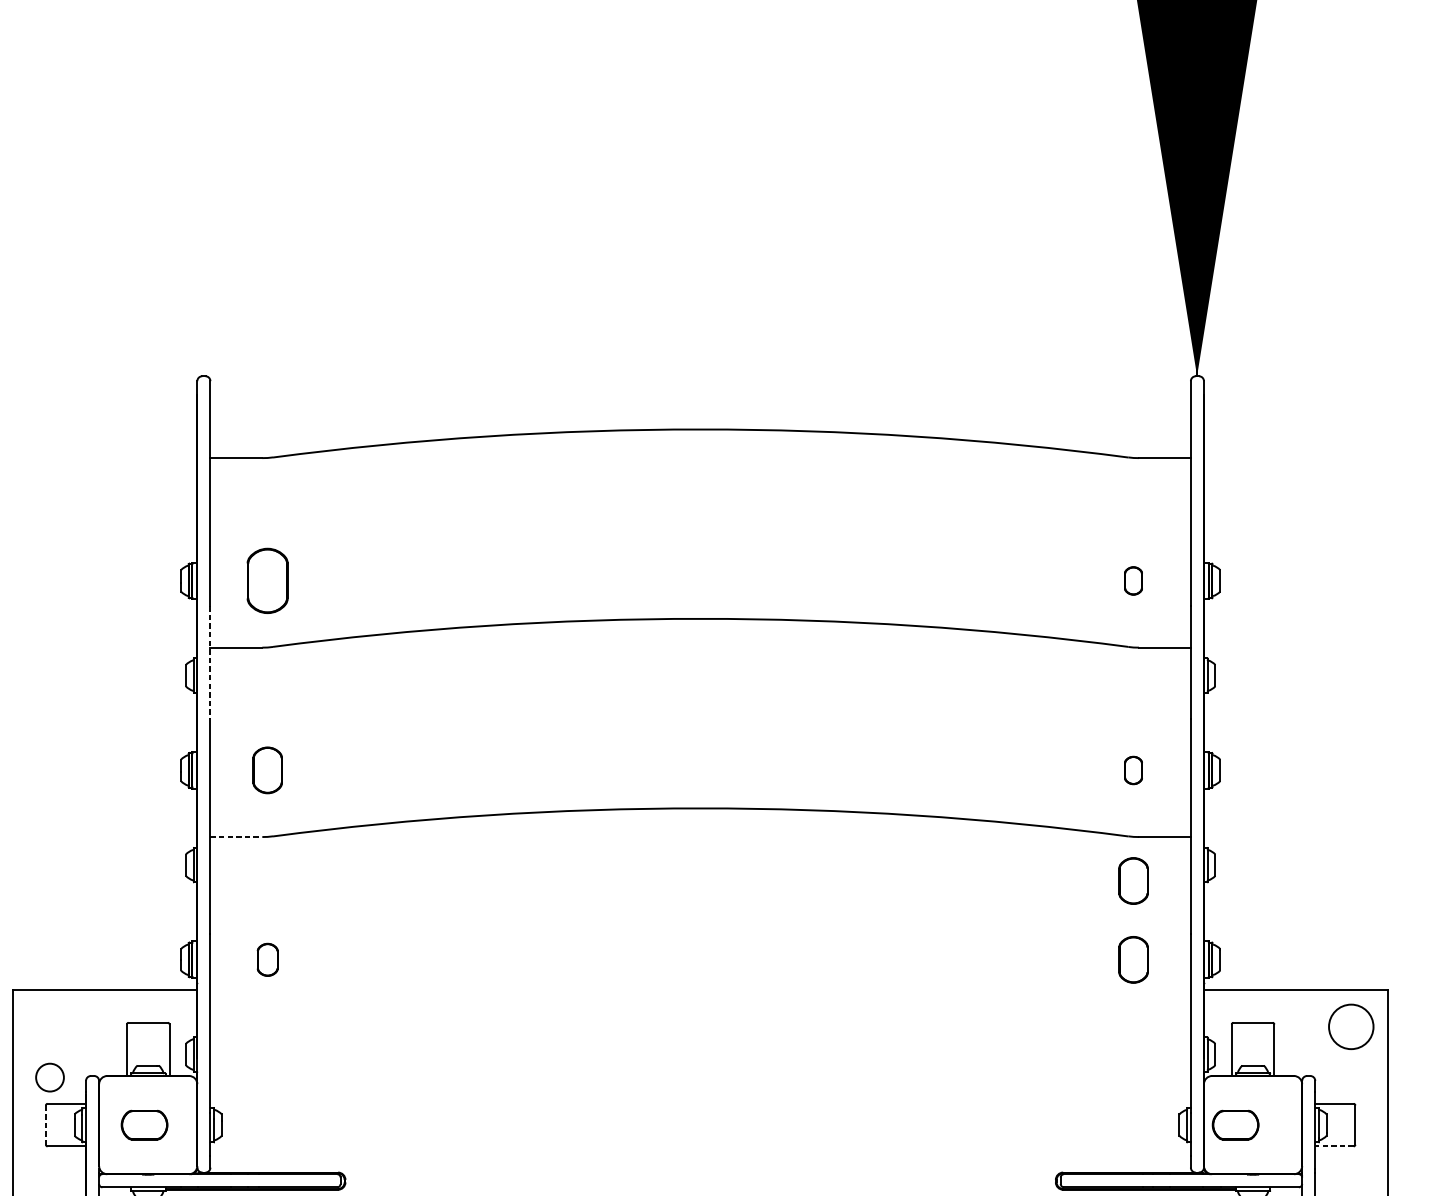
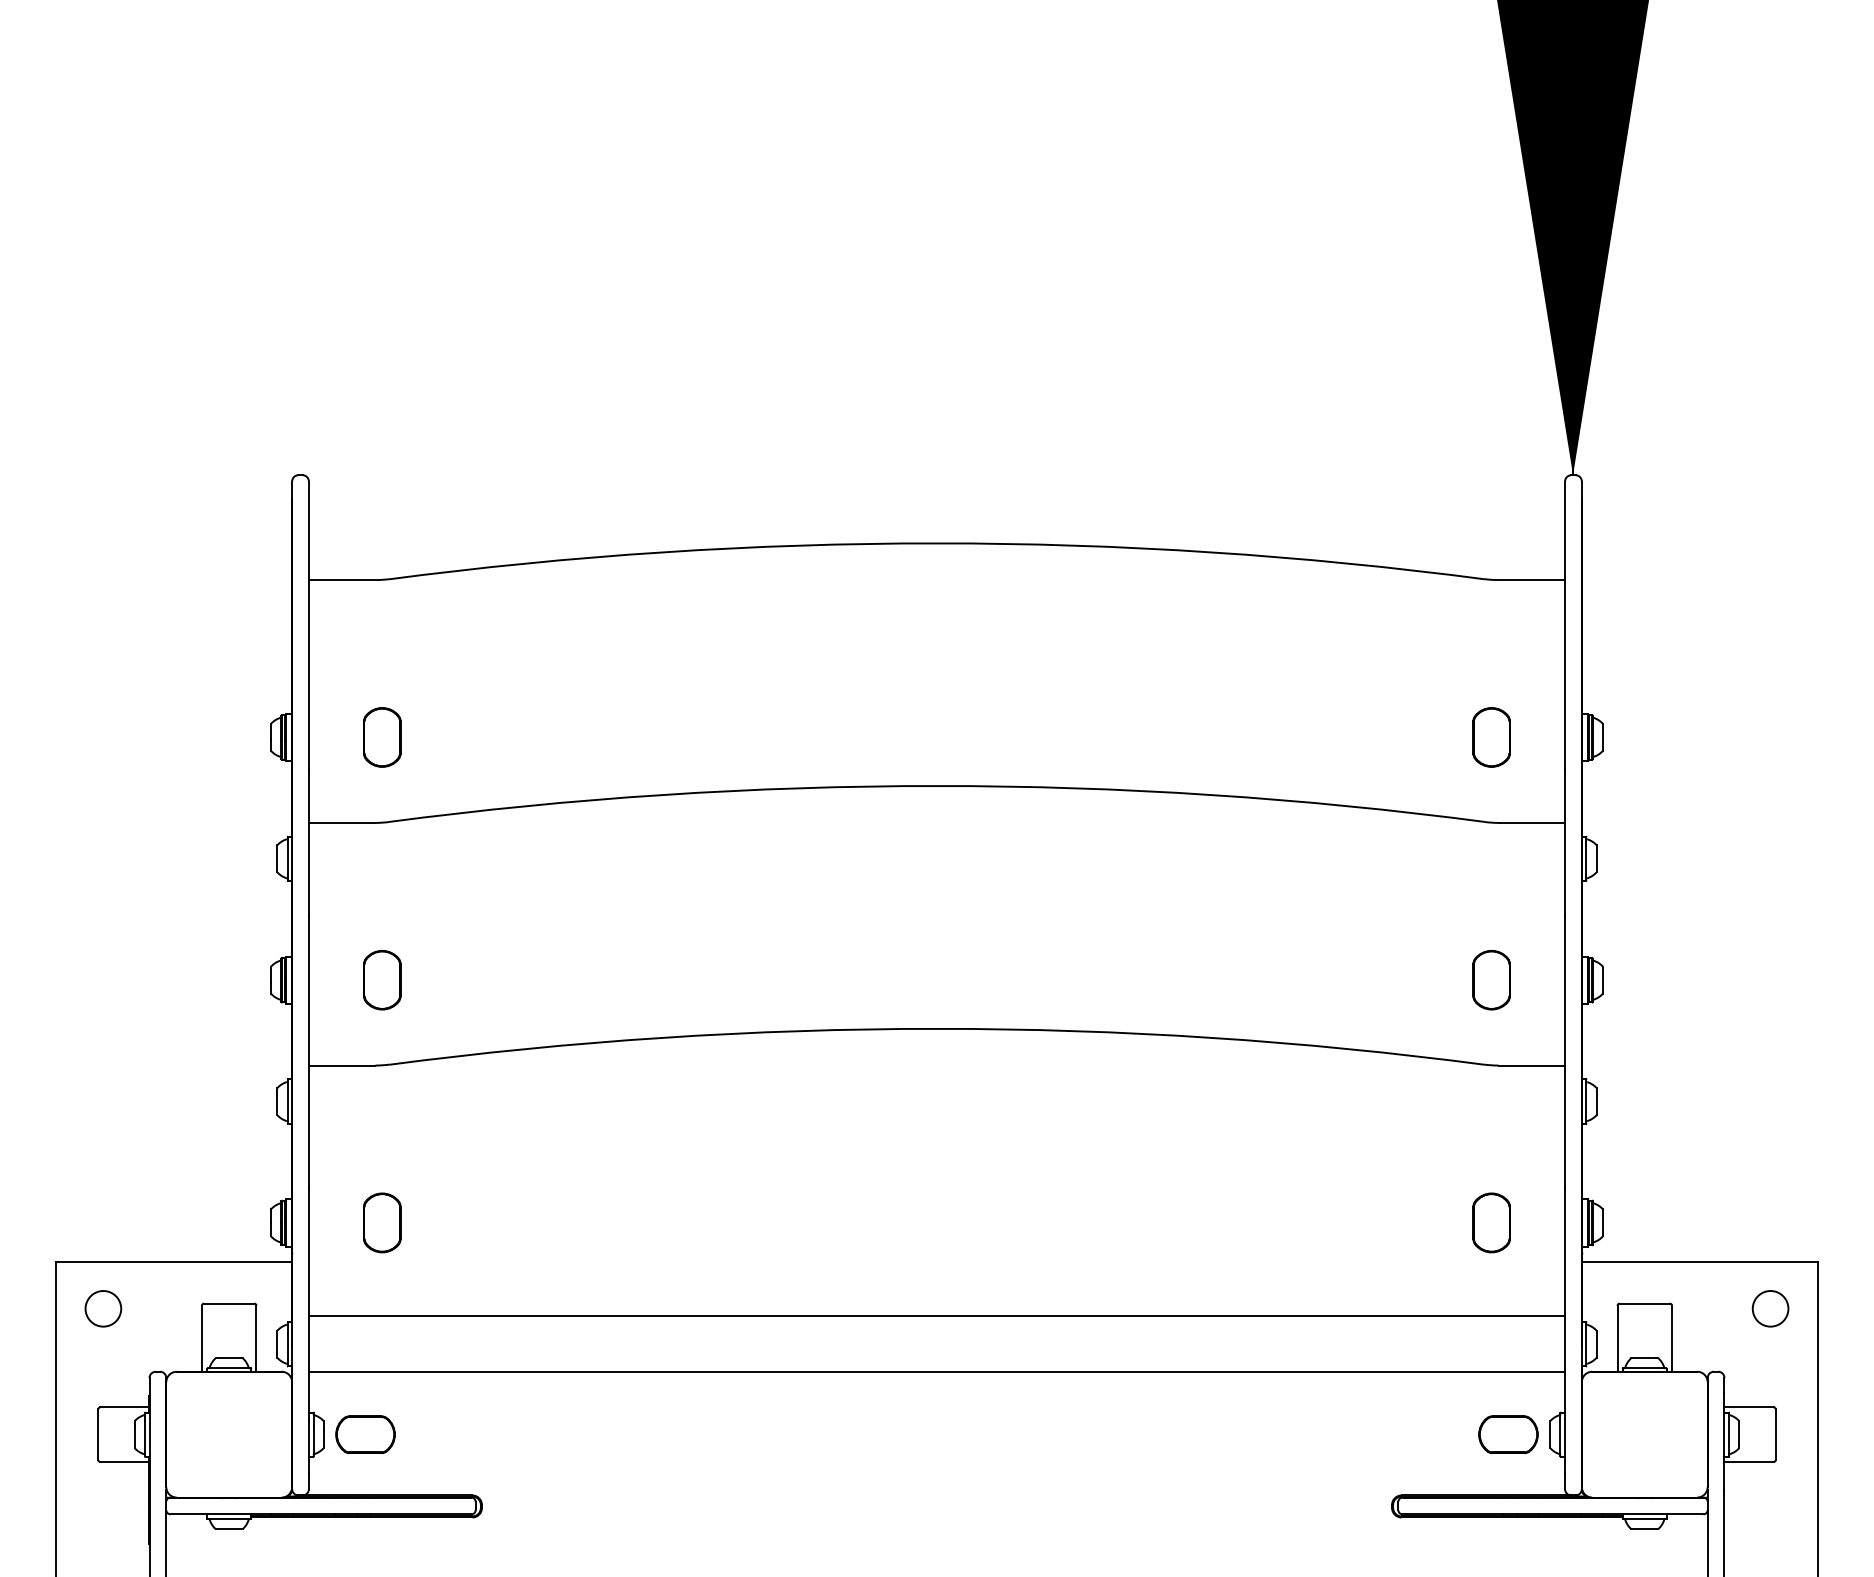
part: (267, 580) -> (382, 737), size x0.71
part: (1133, 580) -> (1491, 737), size x1.67
line: (210, 662) -> (308, 842), dashed -> solid
part: (1133, 770) -> (1491, 980), size x1.67
line: (236, 836) -> (342, 1065), dashed -> solid
part: (1133, 880) -> (1491, 1121), removed
part: (267, 959) -> (382, 1222), size x1.43
circle: (1351, 1026) -> (1770, 1308), size x0.62
line: (700, 1032) -> (936, 1316), added
line: (700, 1075) -> (936, 1371), added
circle: (50, 1077) -> (103, 1308), moved
part: (144, 1124) -> (365, 1434), moved
part: (1235, 1124) -> (1508, 1434), moved
line: (46, 1125) -> (98, 1435), dashed -> solid
line: (1334, 1146) -> (1749, 1461), dashed -> solid

